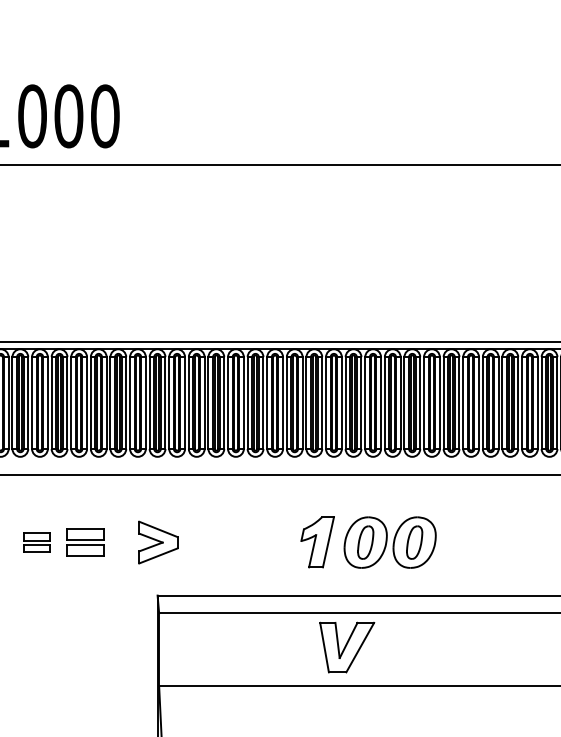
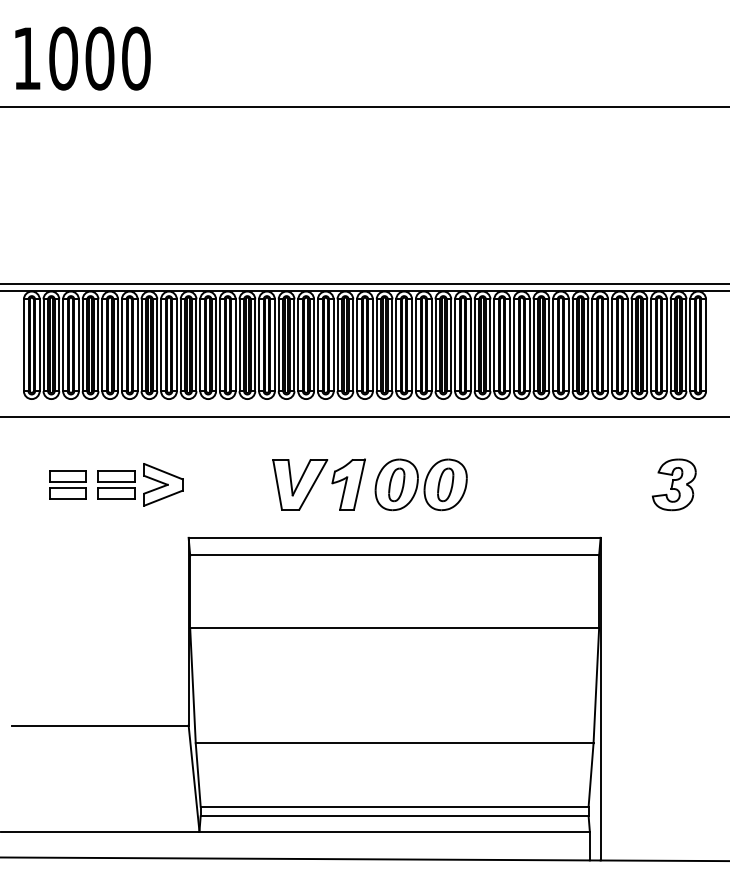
part: (36, 542) -> (67, 484), size x1.43
part: (158, 542) -> (163, 484), moved
part: (347, 647) -> (300, 484), moved

